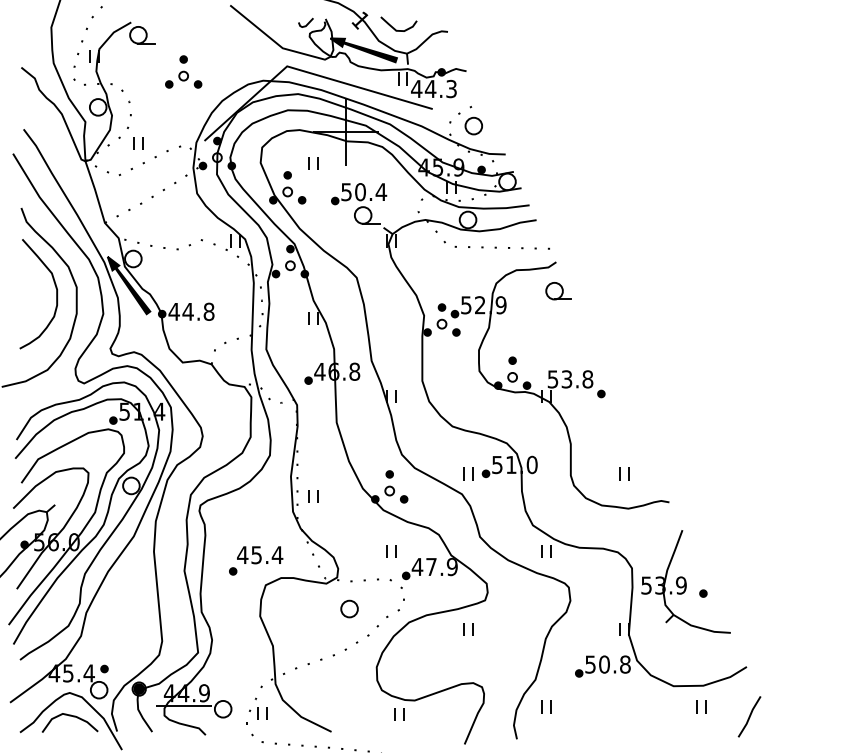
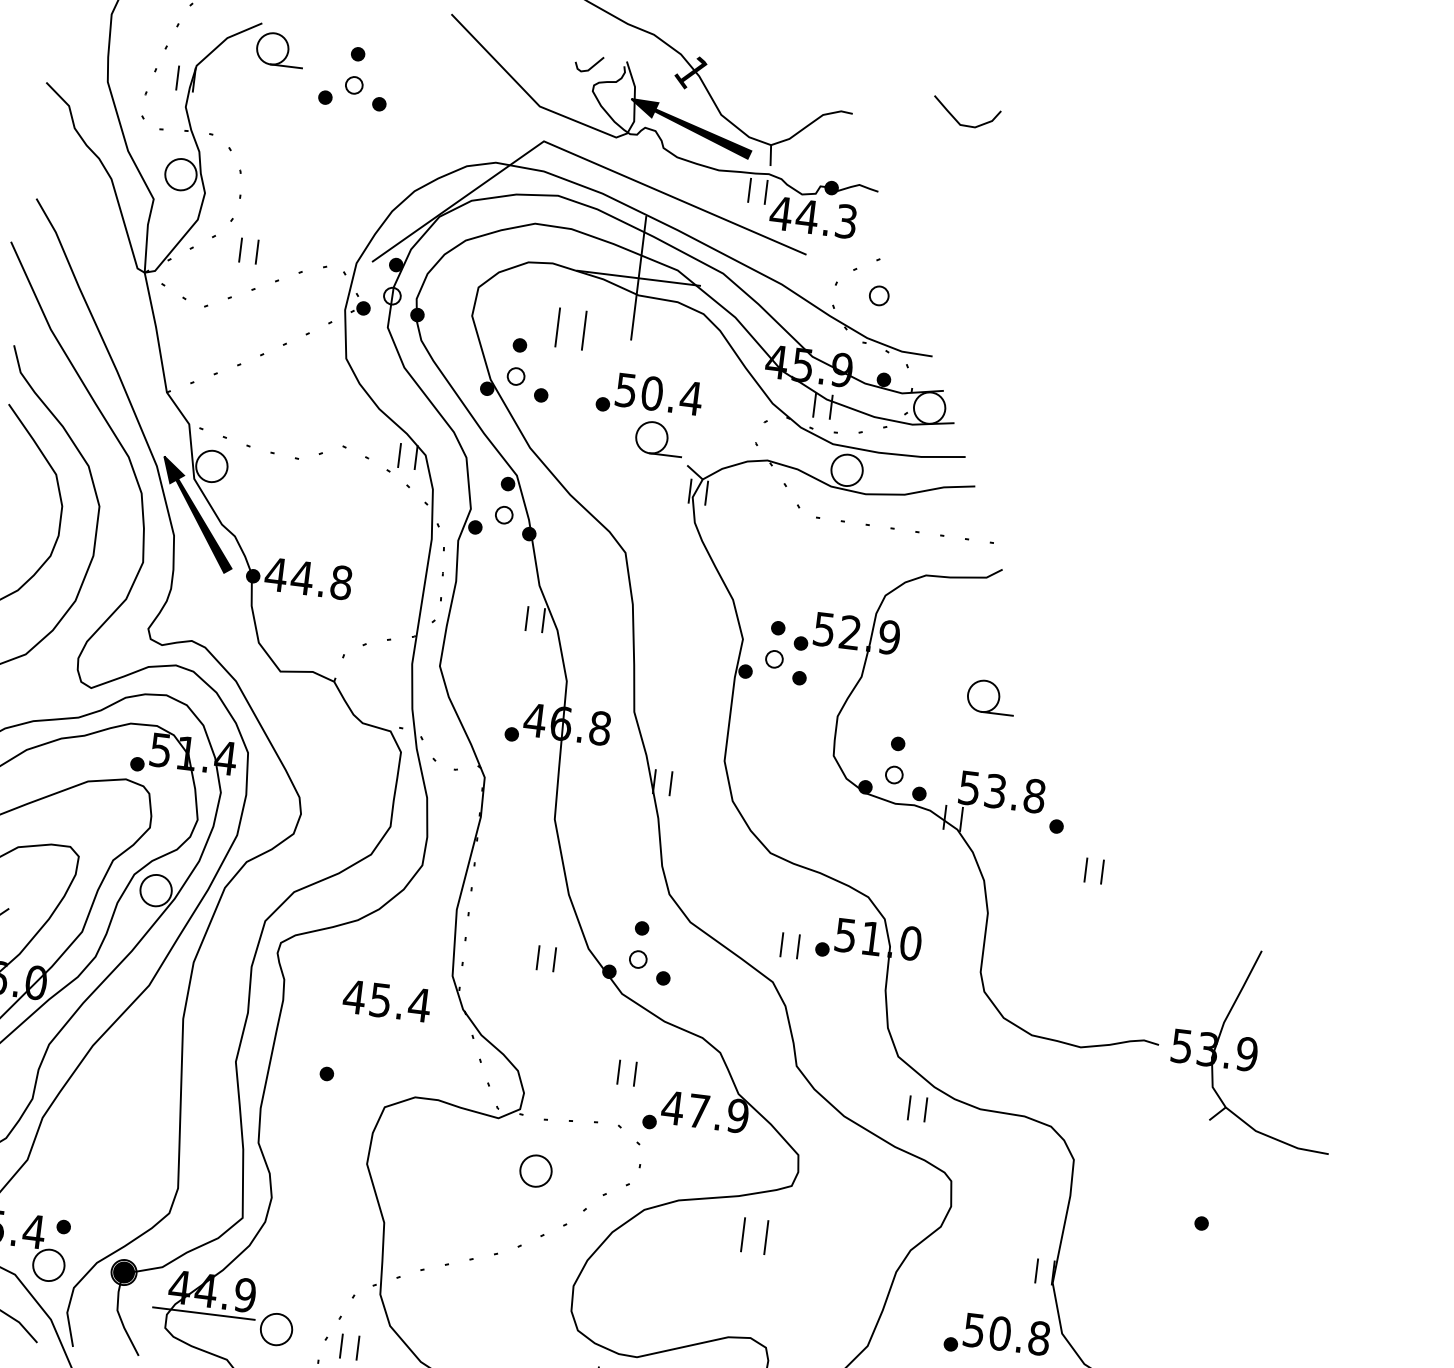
curve: (394, 27) -> (957, 118), moved
part: (183, 71) -> (354, 76), moved
part: (473, 125) -> (878, 294), size x0.6
part: (313, 163) -> (570, 329), size x1.6
part: (558, 291) -> (990, 697), moved
part: (624, 473) -> (1095, 870), moved
part: (313, 496) -> (546, 958), moved
text: (260, 555) -> (387, 1001), moved
part: (685, 581) -> (1255, 1047), moved
part: (468, 629) -> (753, 1236), size x1.4

